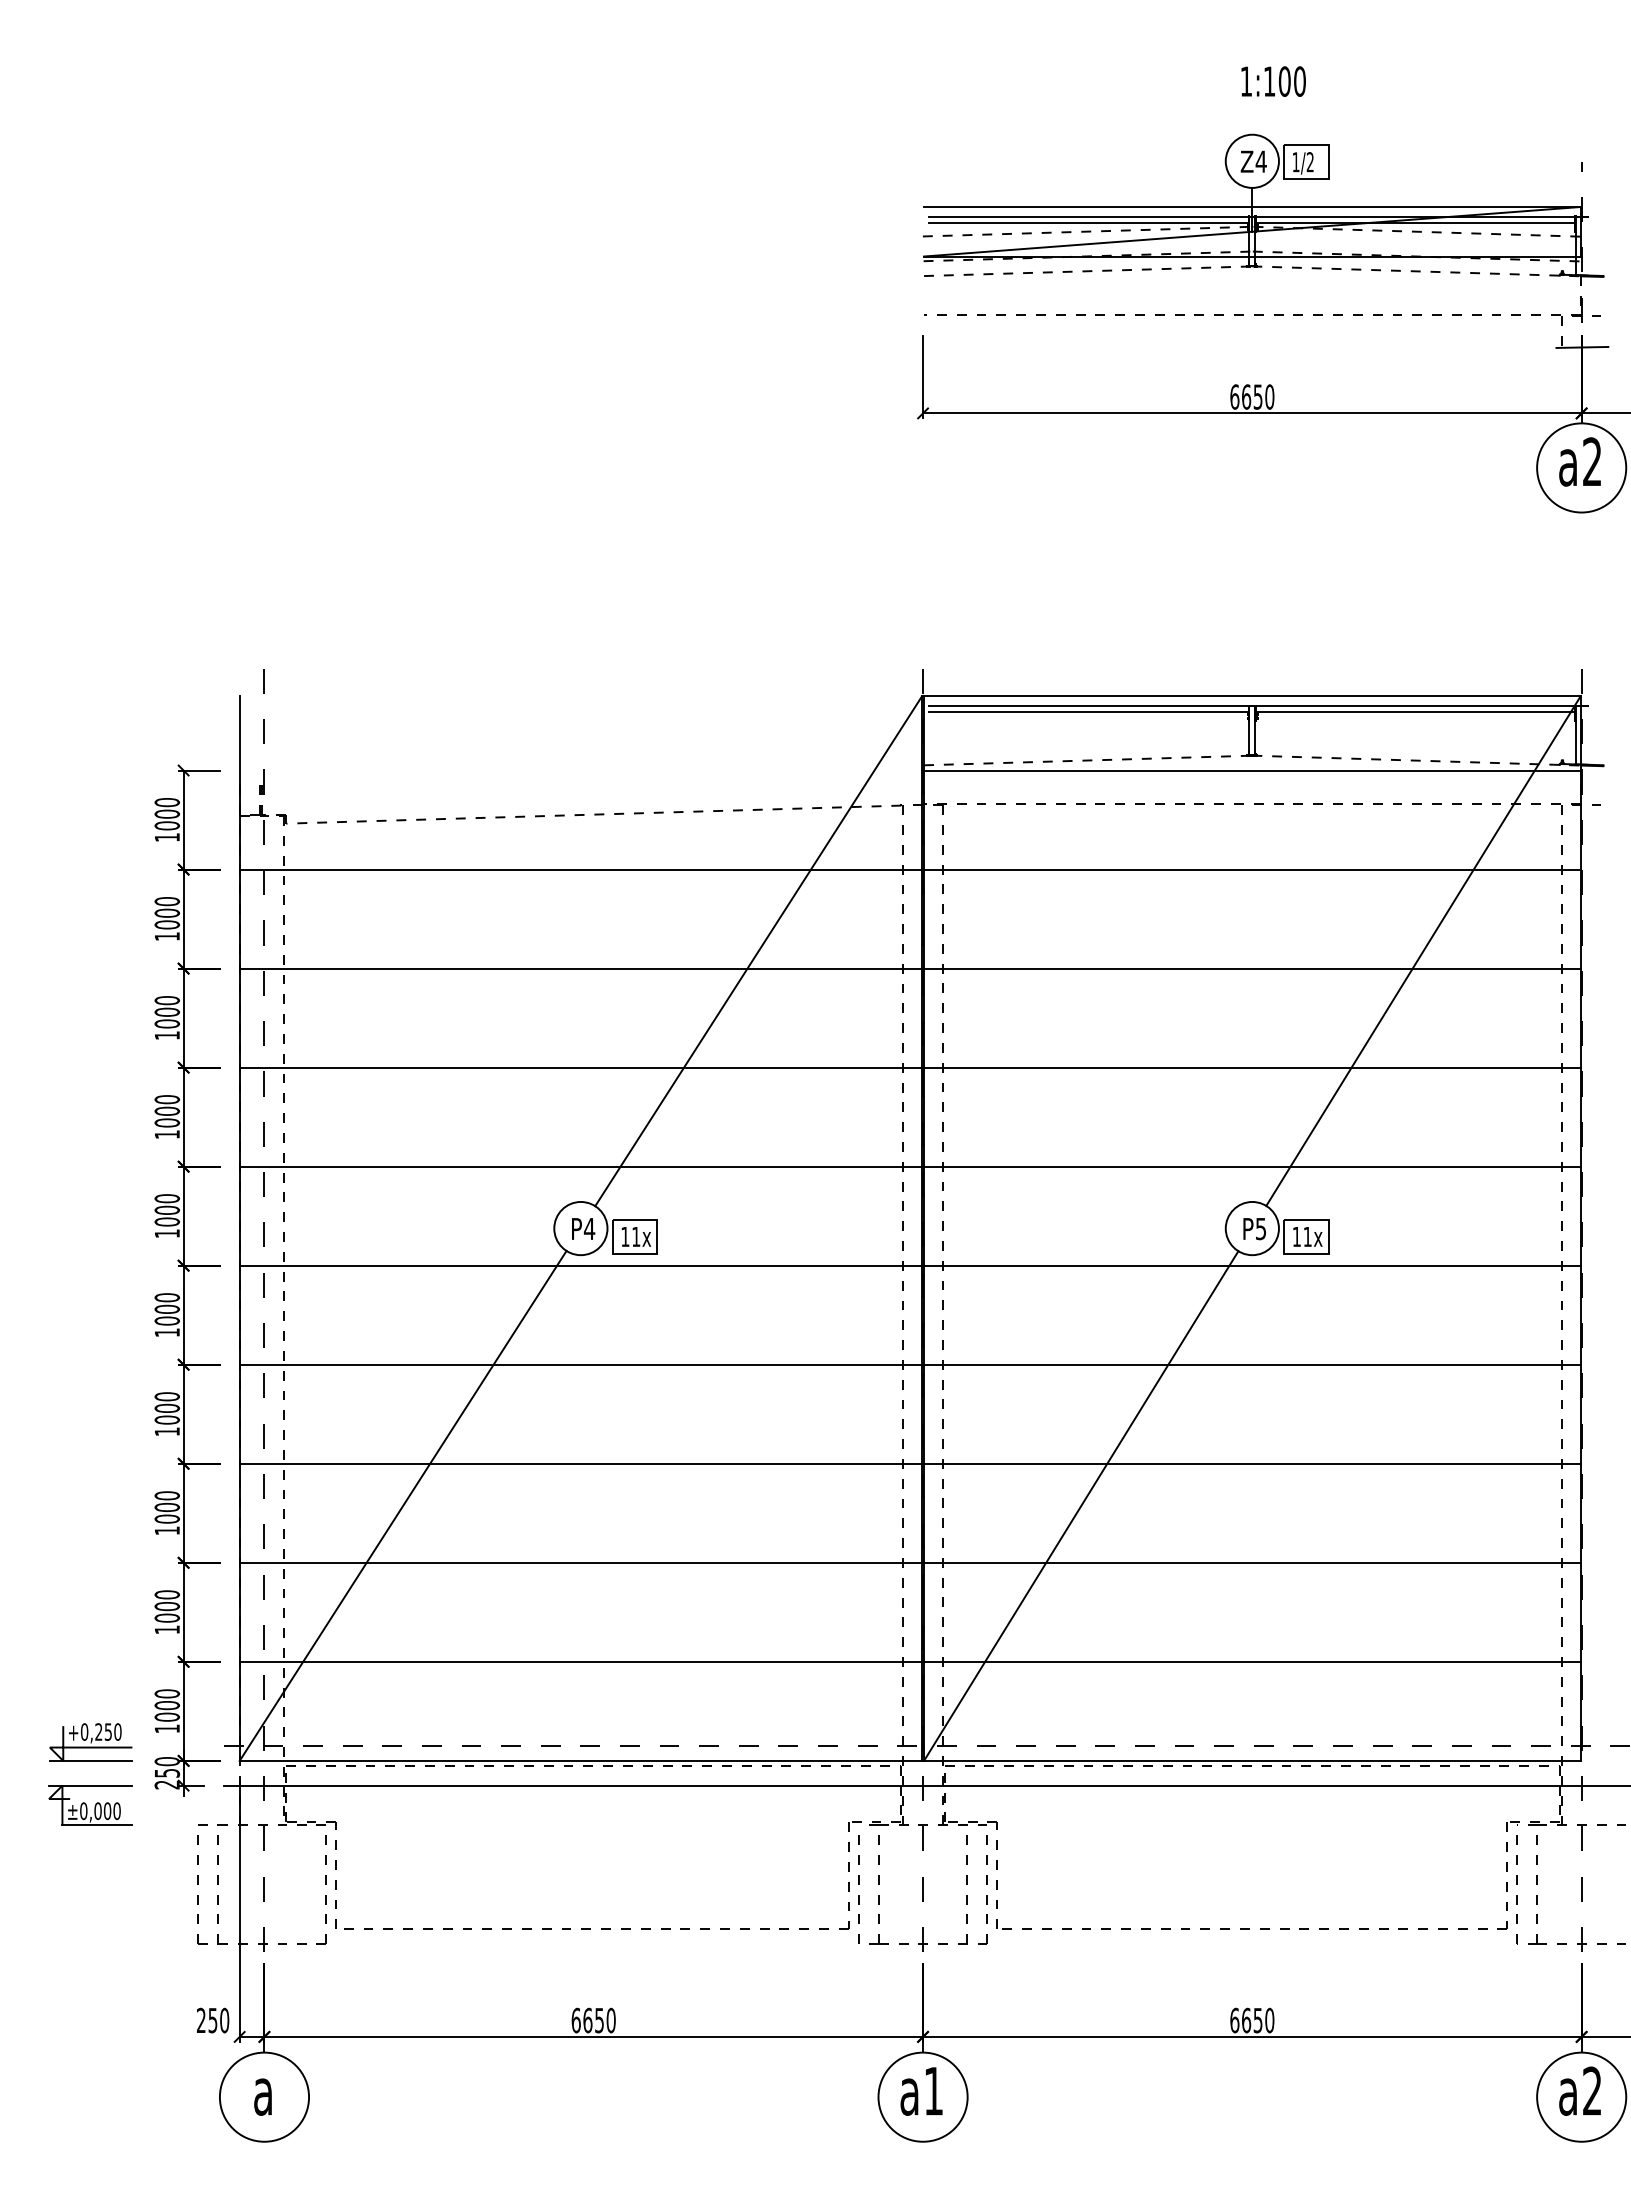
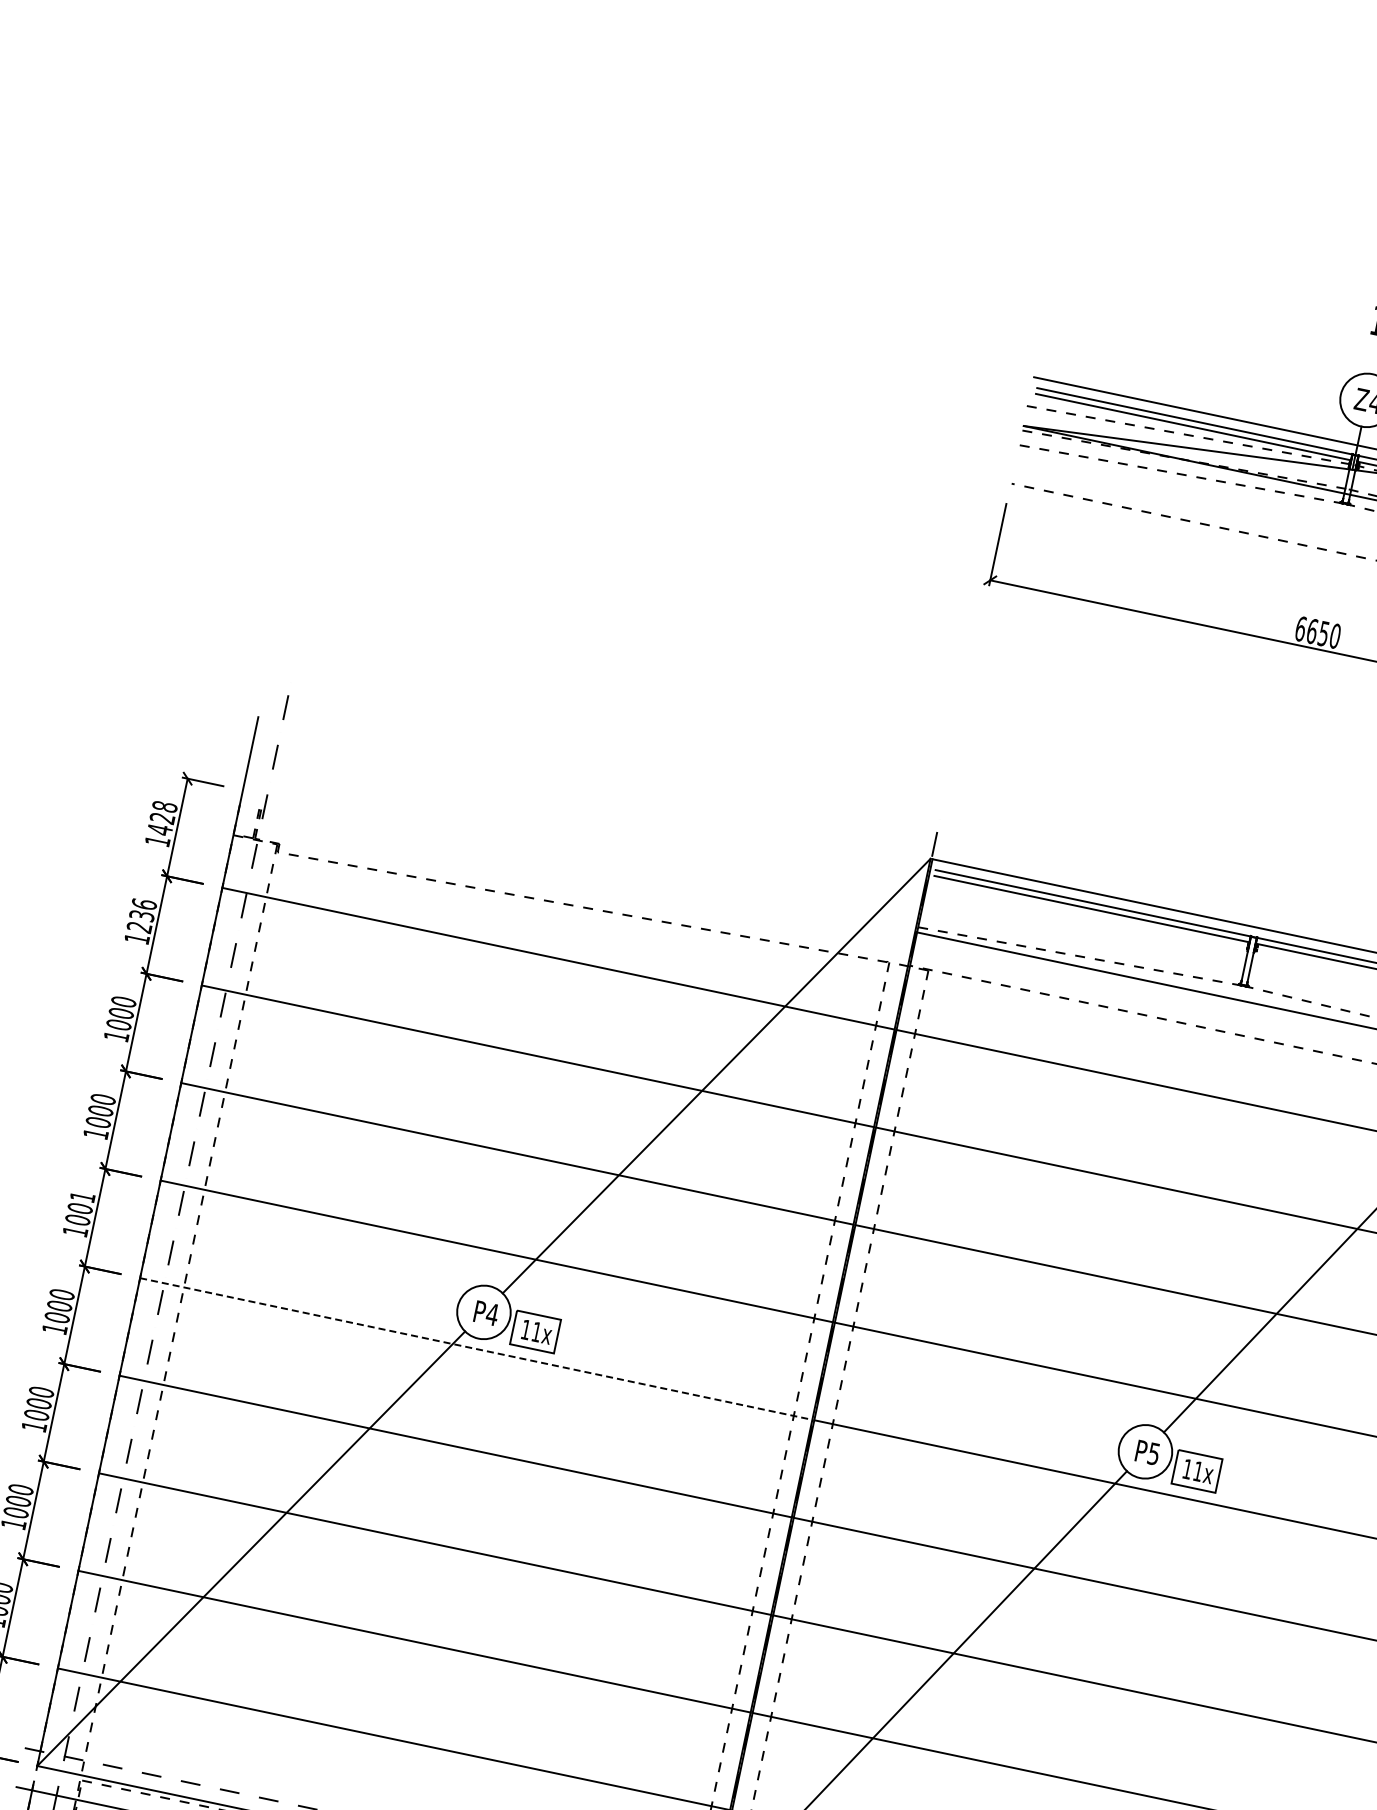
text: (167, 814) -> (162, 818), 1000 -> 1428
text: (167, 913) -> (142, 916), 1000 -> 1236
text: (167, 1198) -> (82, 1196), 1000 -> 1001
line: (581, 1265) -> (476, 1348), solid -> dashed

